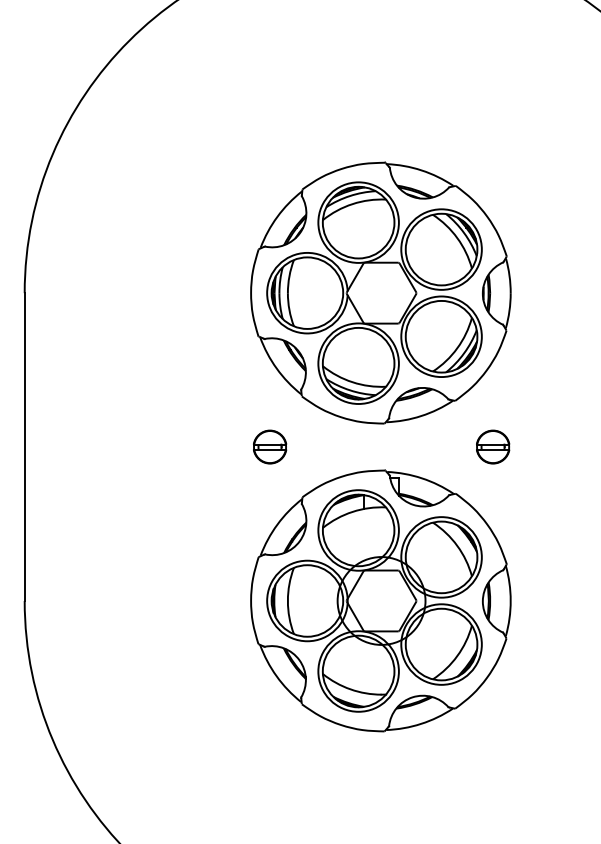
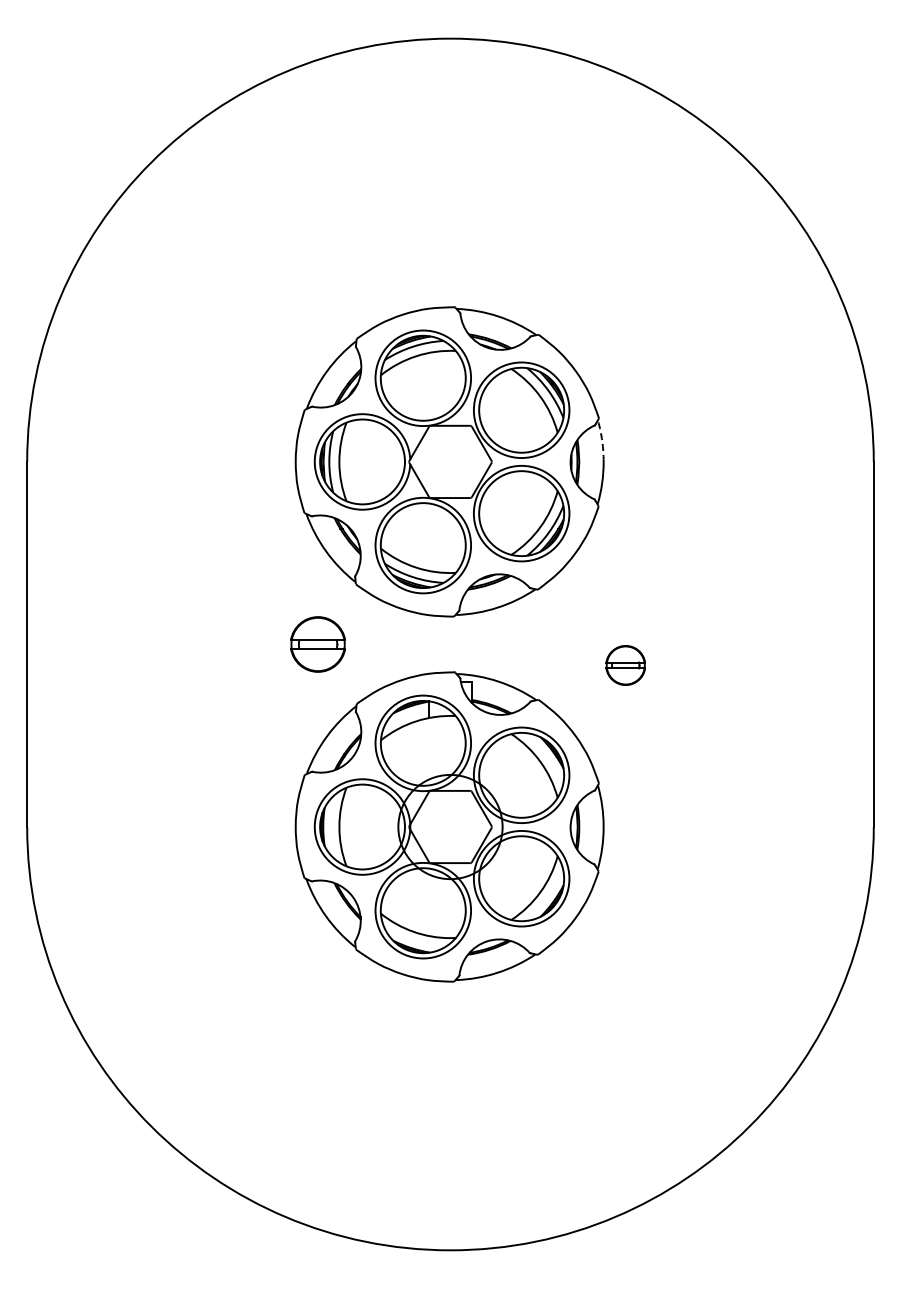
arc: (509, 275) -> (602, 441), solid -> dashed
part: (270, 447) -> (318, 644), size x1.4
part: (492, 447) -> (625, 665), moved

